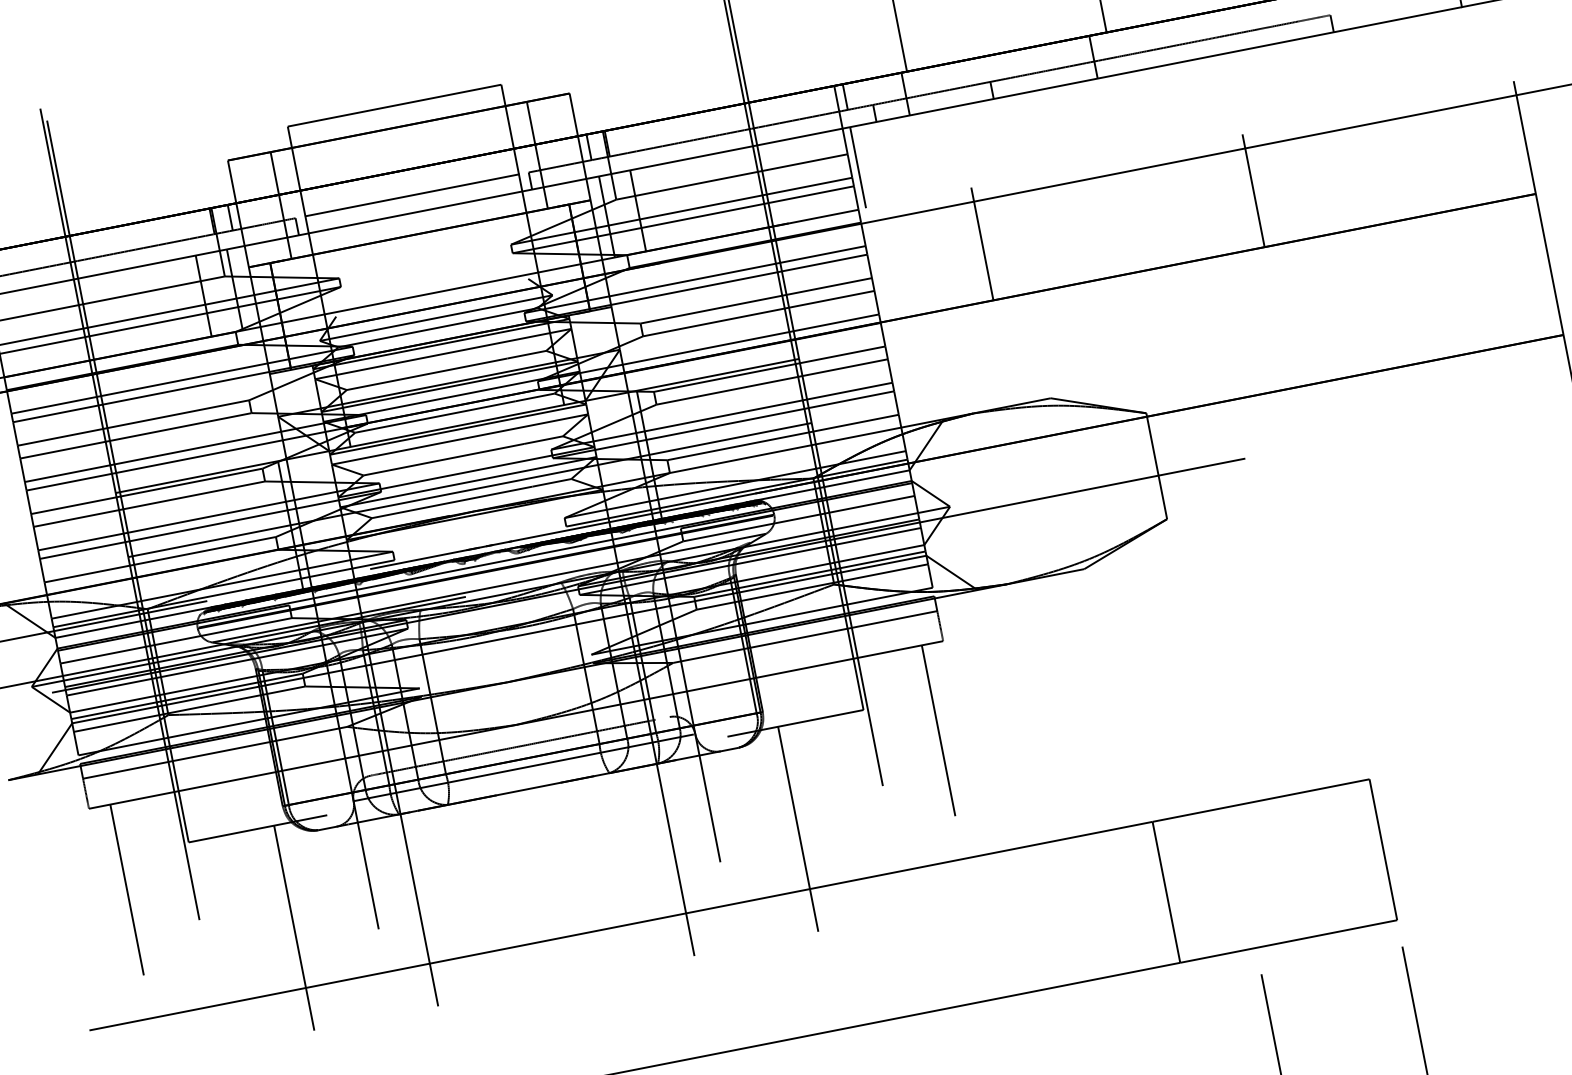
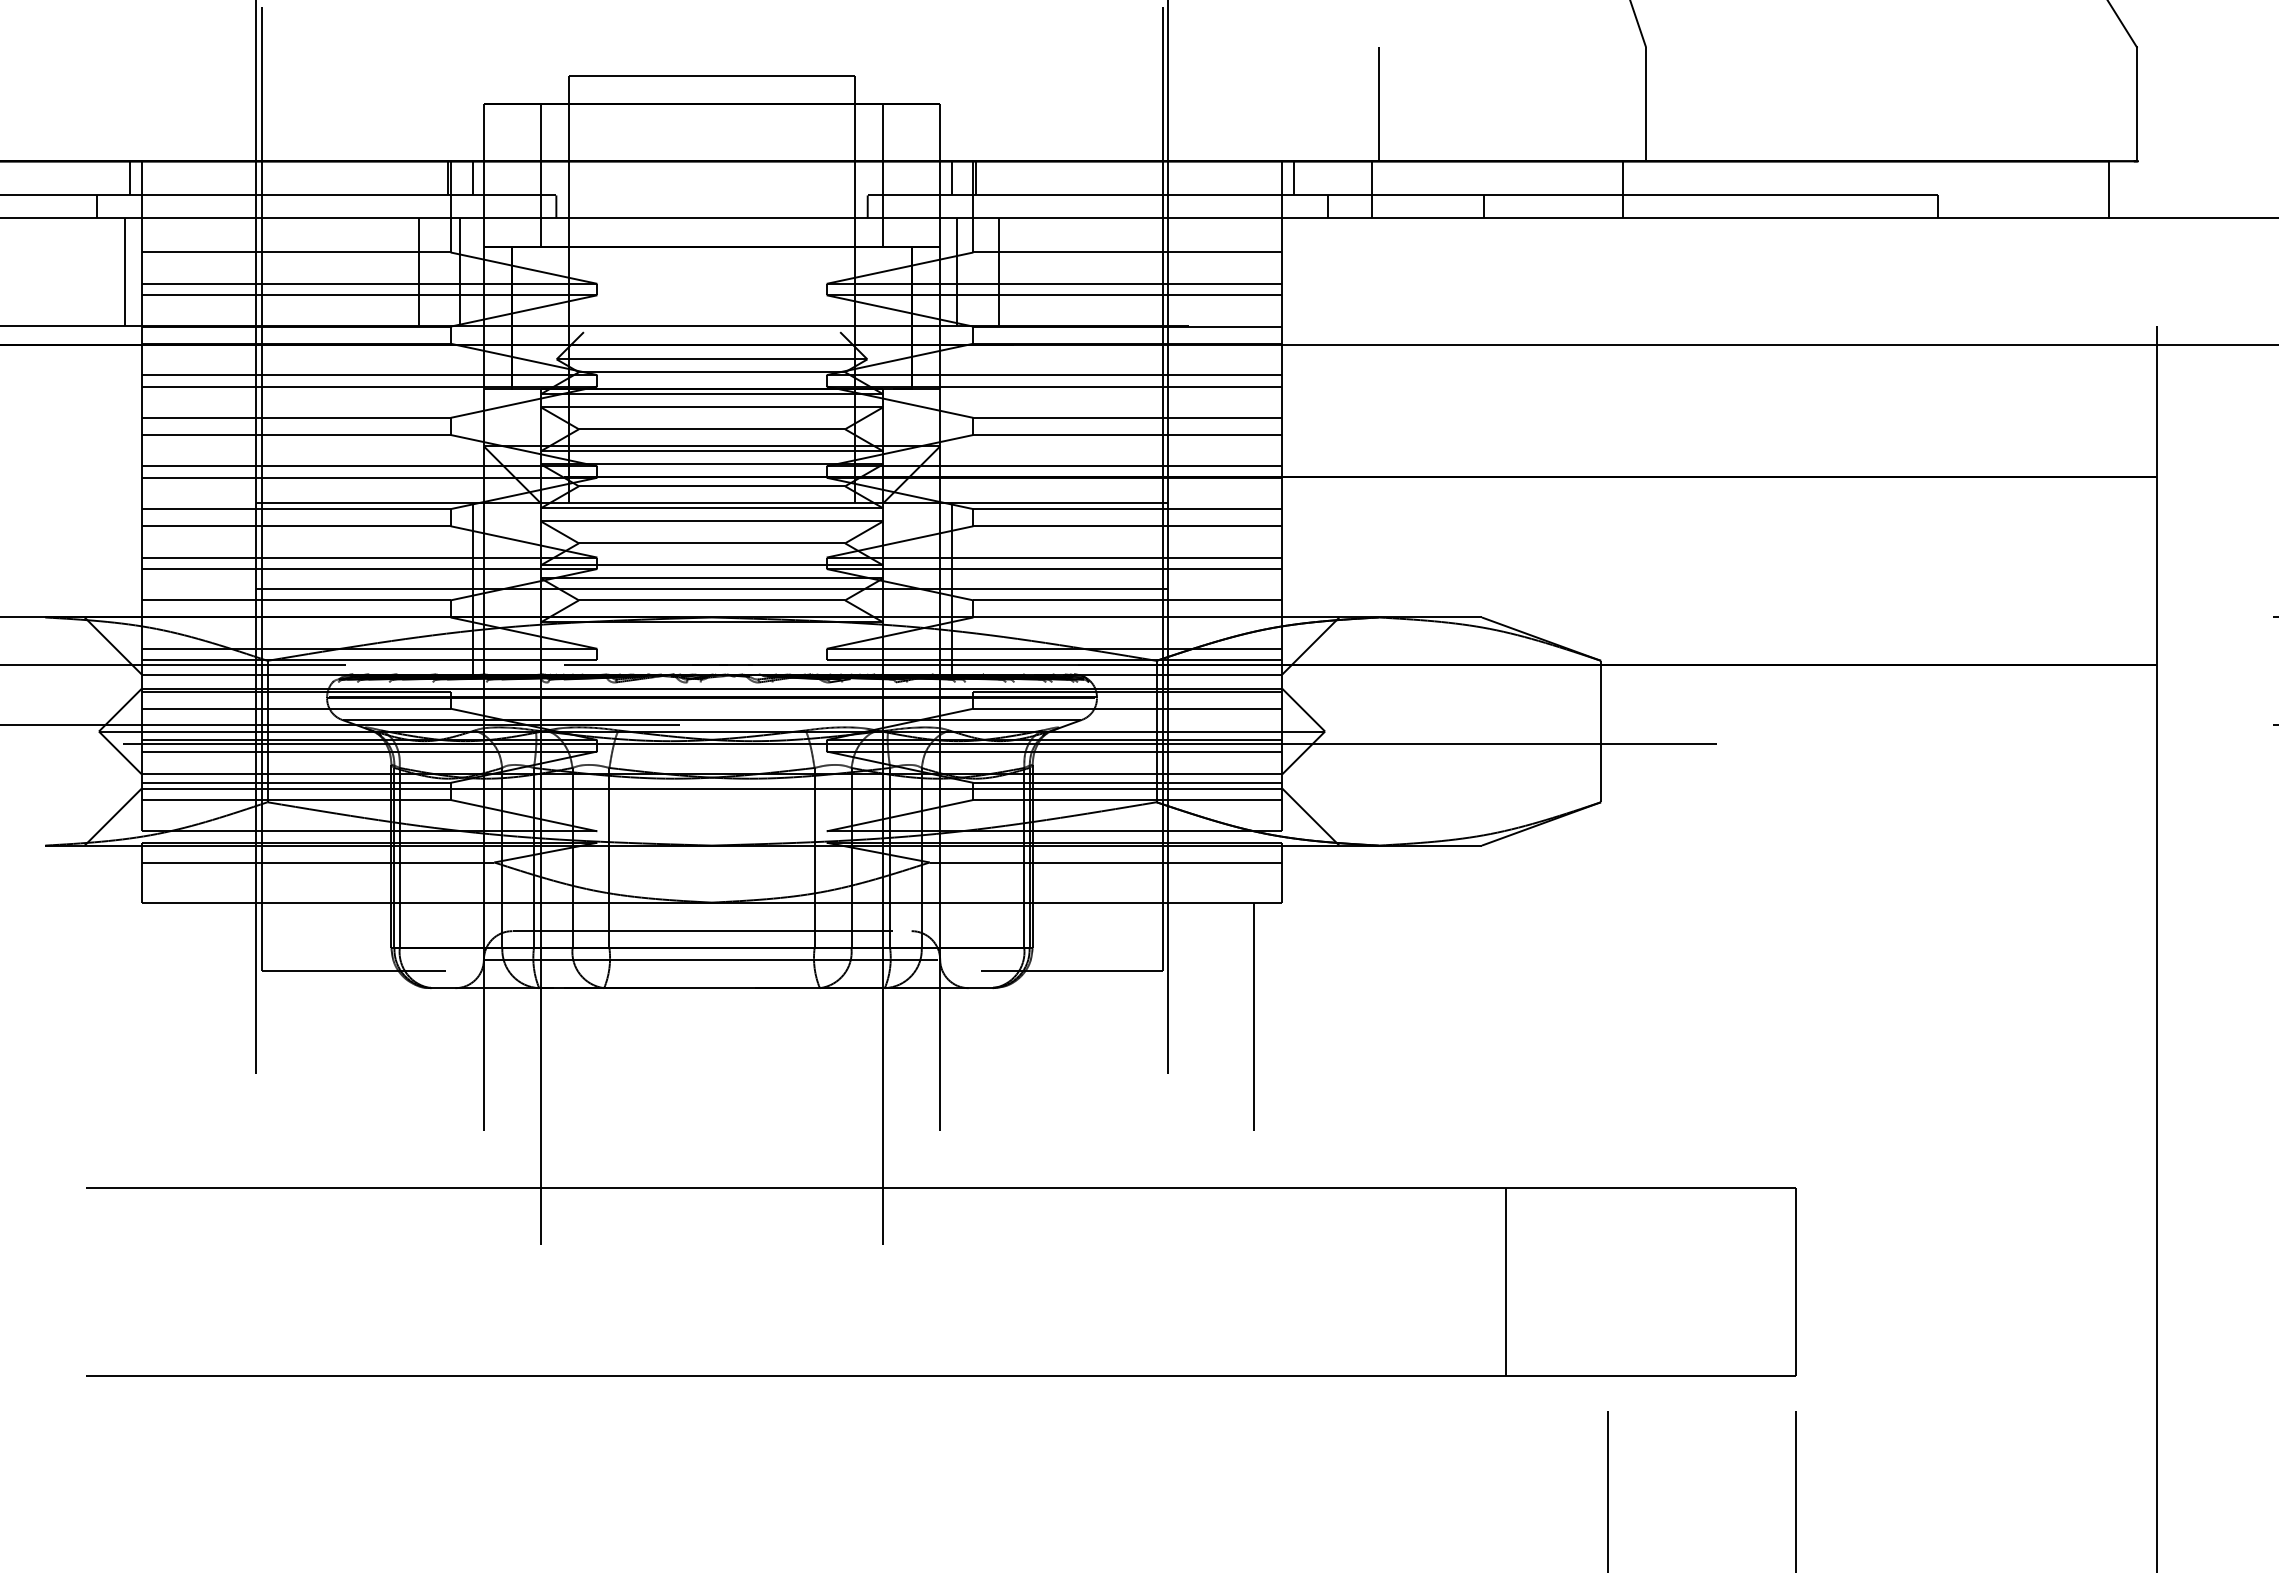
line: (858, 167) -> (1292, 272), removed
line: (1253, 190) -> (1795, 401), removed
line: (411, 195) -> (711, 195), removed
line: (982, 243) -> (1432, 401), removed
line: (798, 828) -> (1048, 1107), removed
line: (127, 889) -> (170, 1016), removed
line: (294, 927) -> (375, 1107), removed

